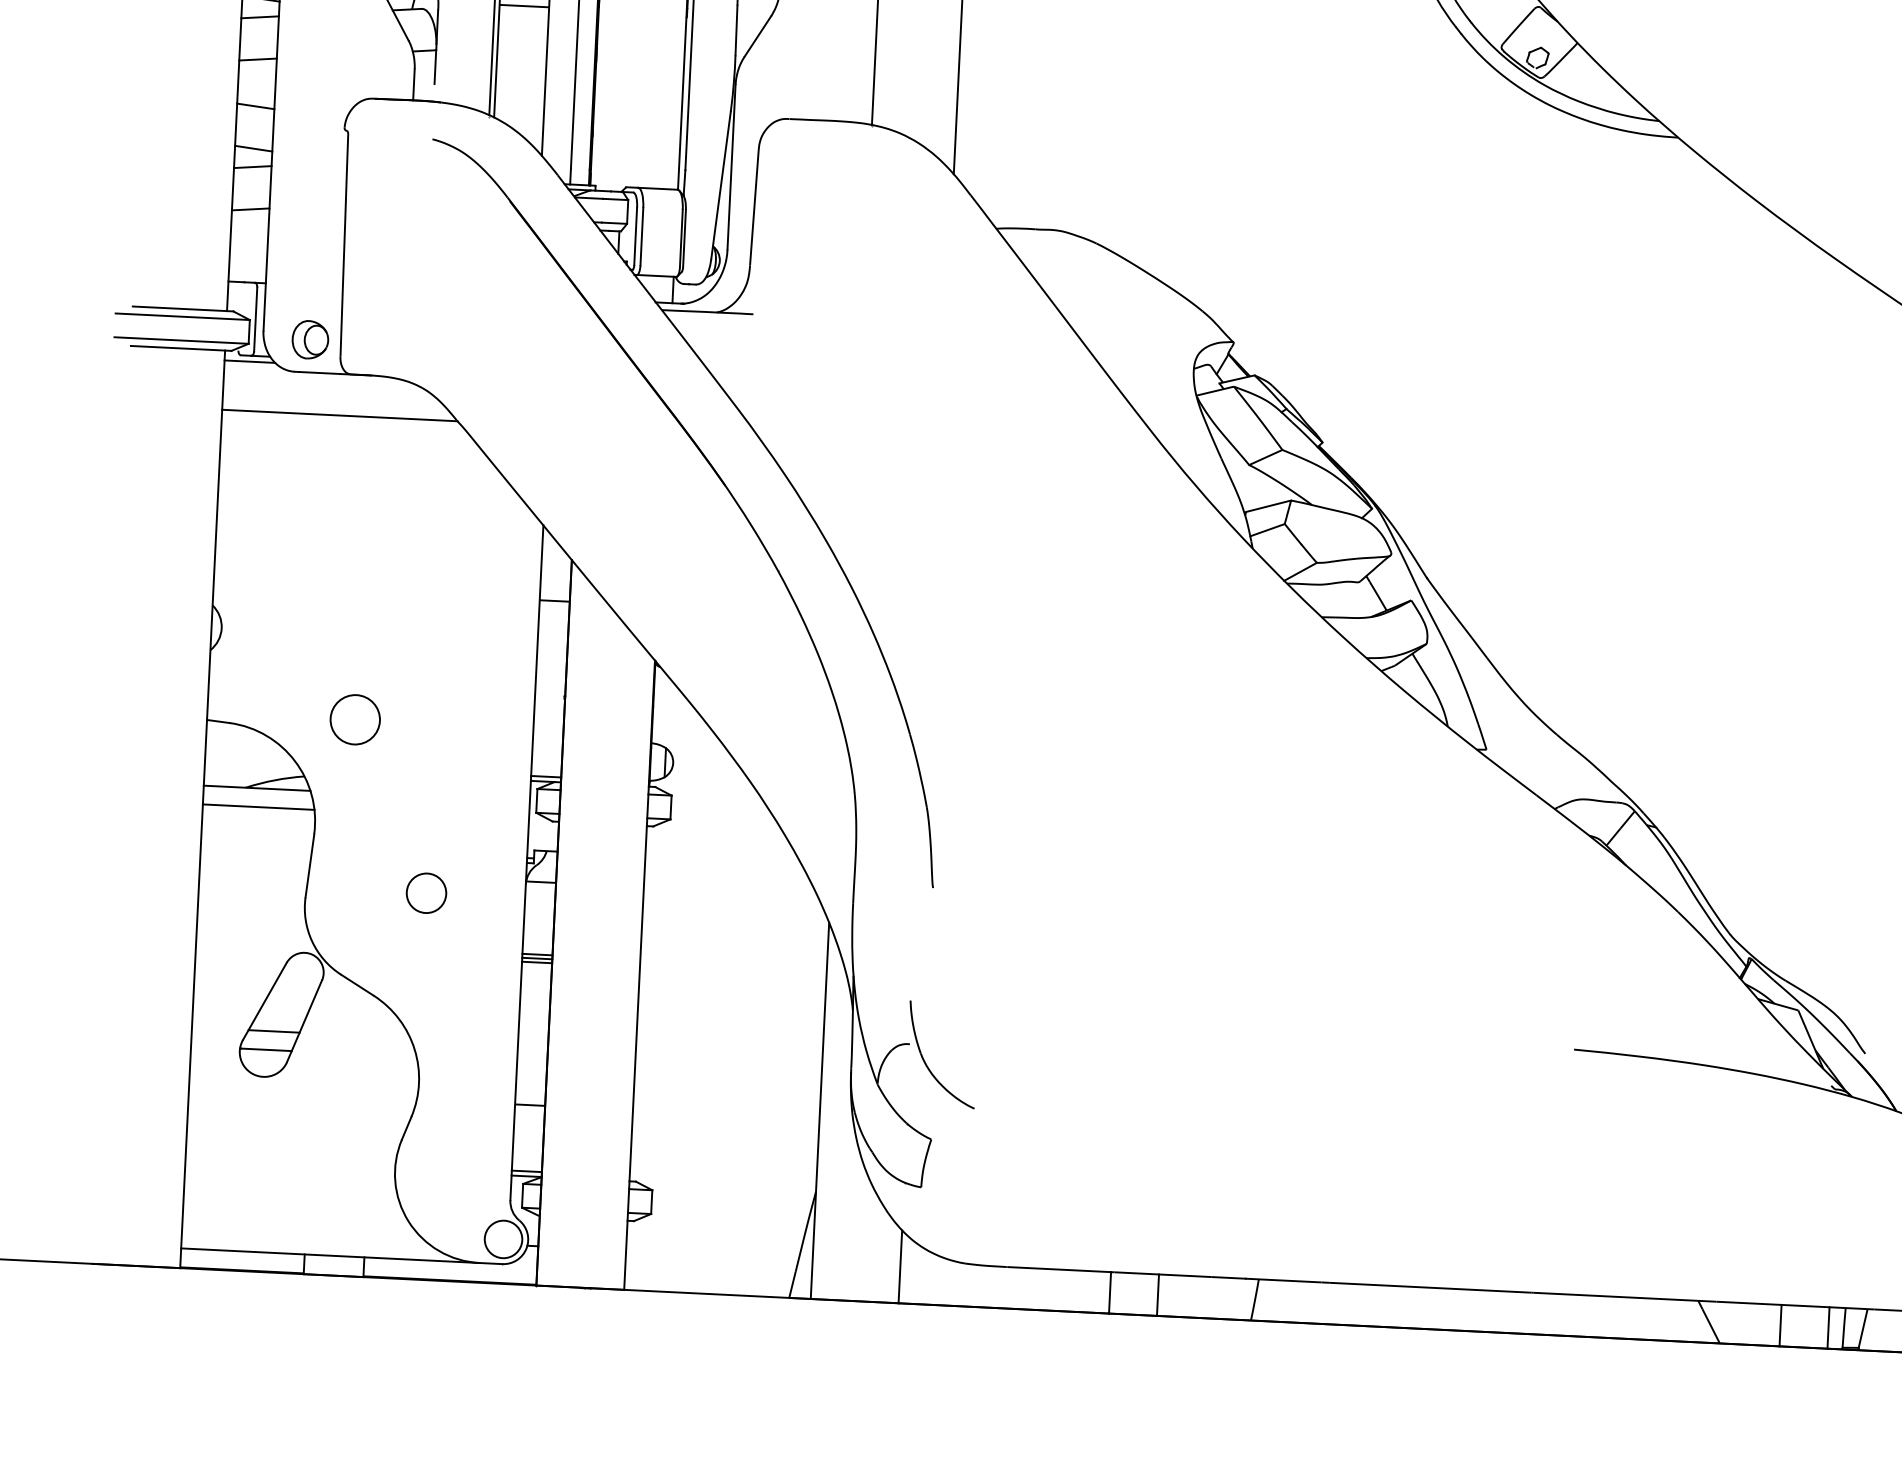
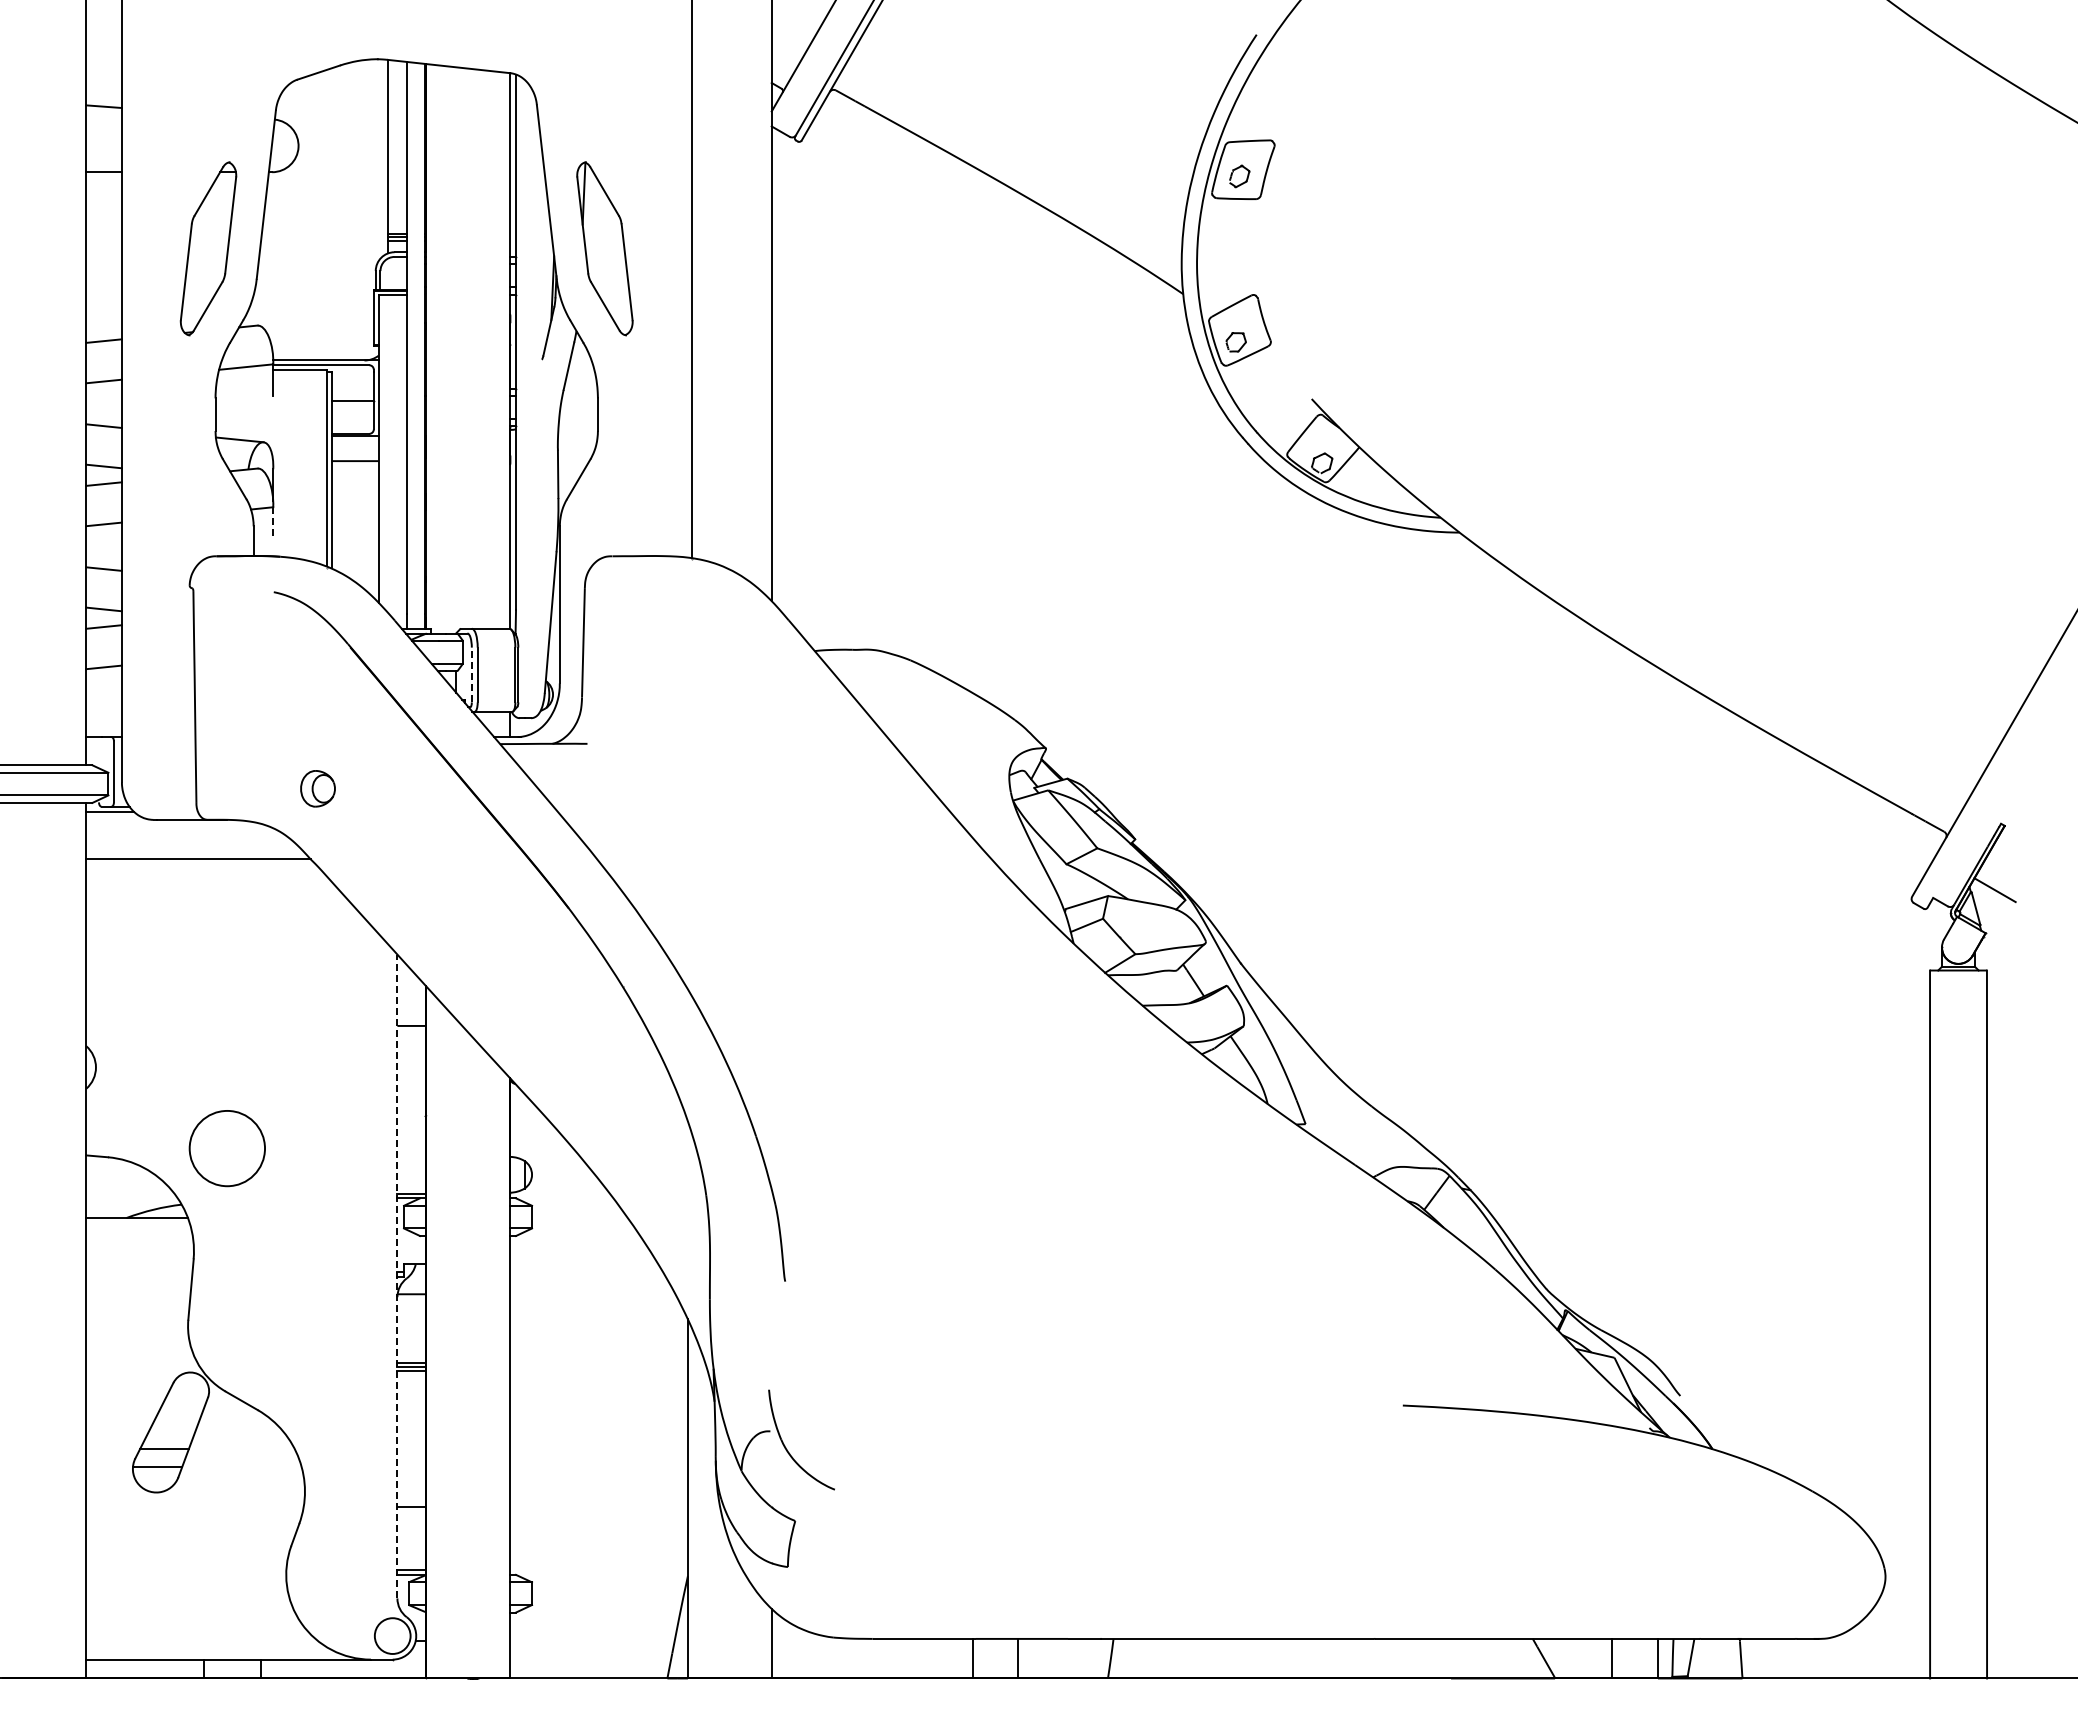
line: (435, 67) -> (273, 523), solid -> dashed
line: (635, 235) -> (471, 674), solid -> dashed
part: (309, 339) -> (317, 788), moved
circle: (355, 718) -> (227, 1147), size x1.6
line: (258, 807) -> (139, 1236), removed
line: (526, 862) -> (397, 1276), solid -> dashed
circle: (425, 892) -> (302, 1309), removed

